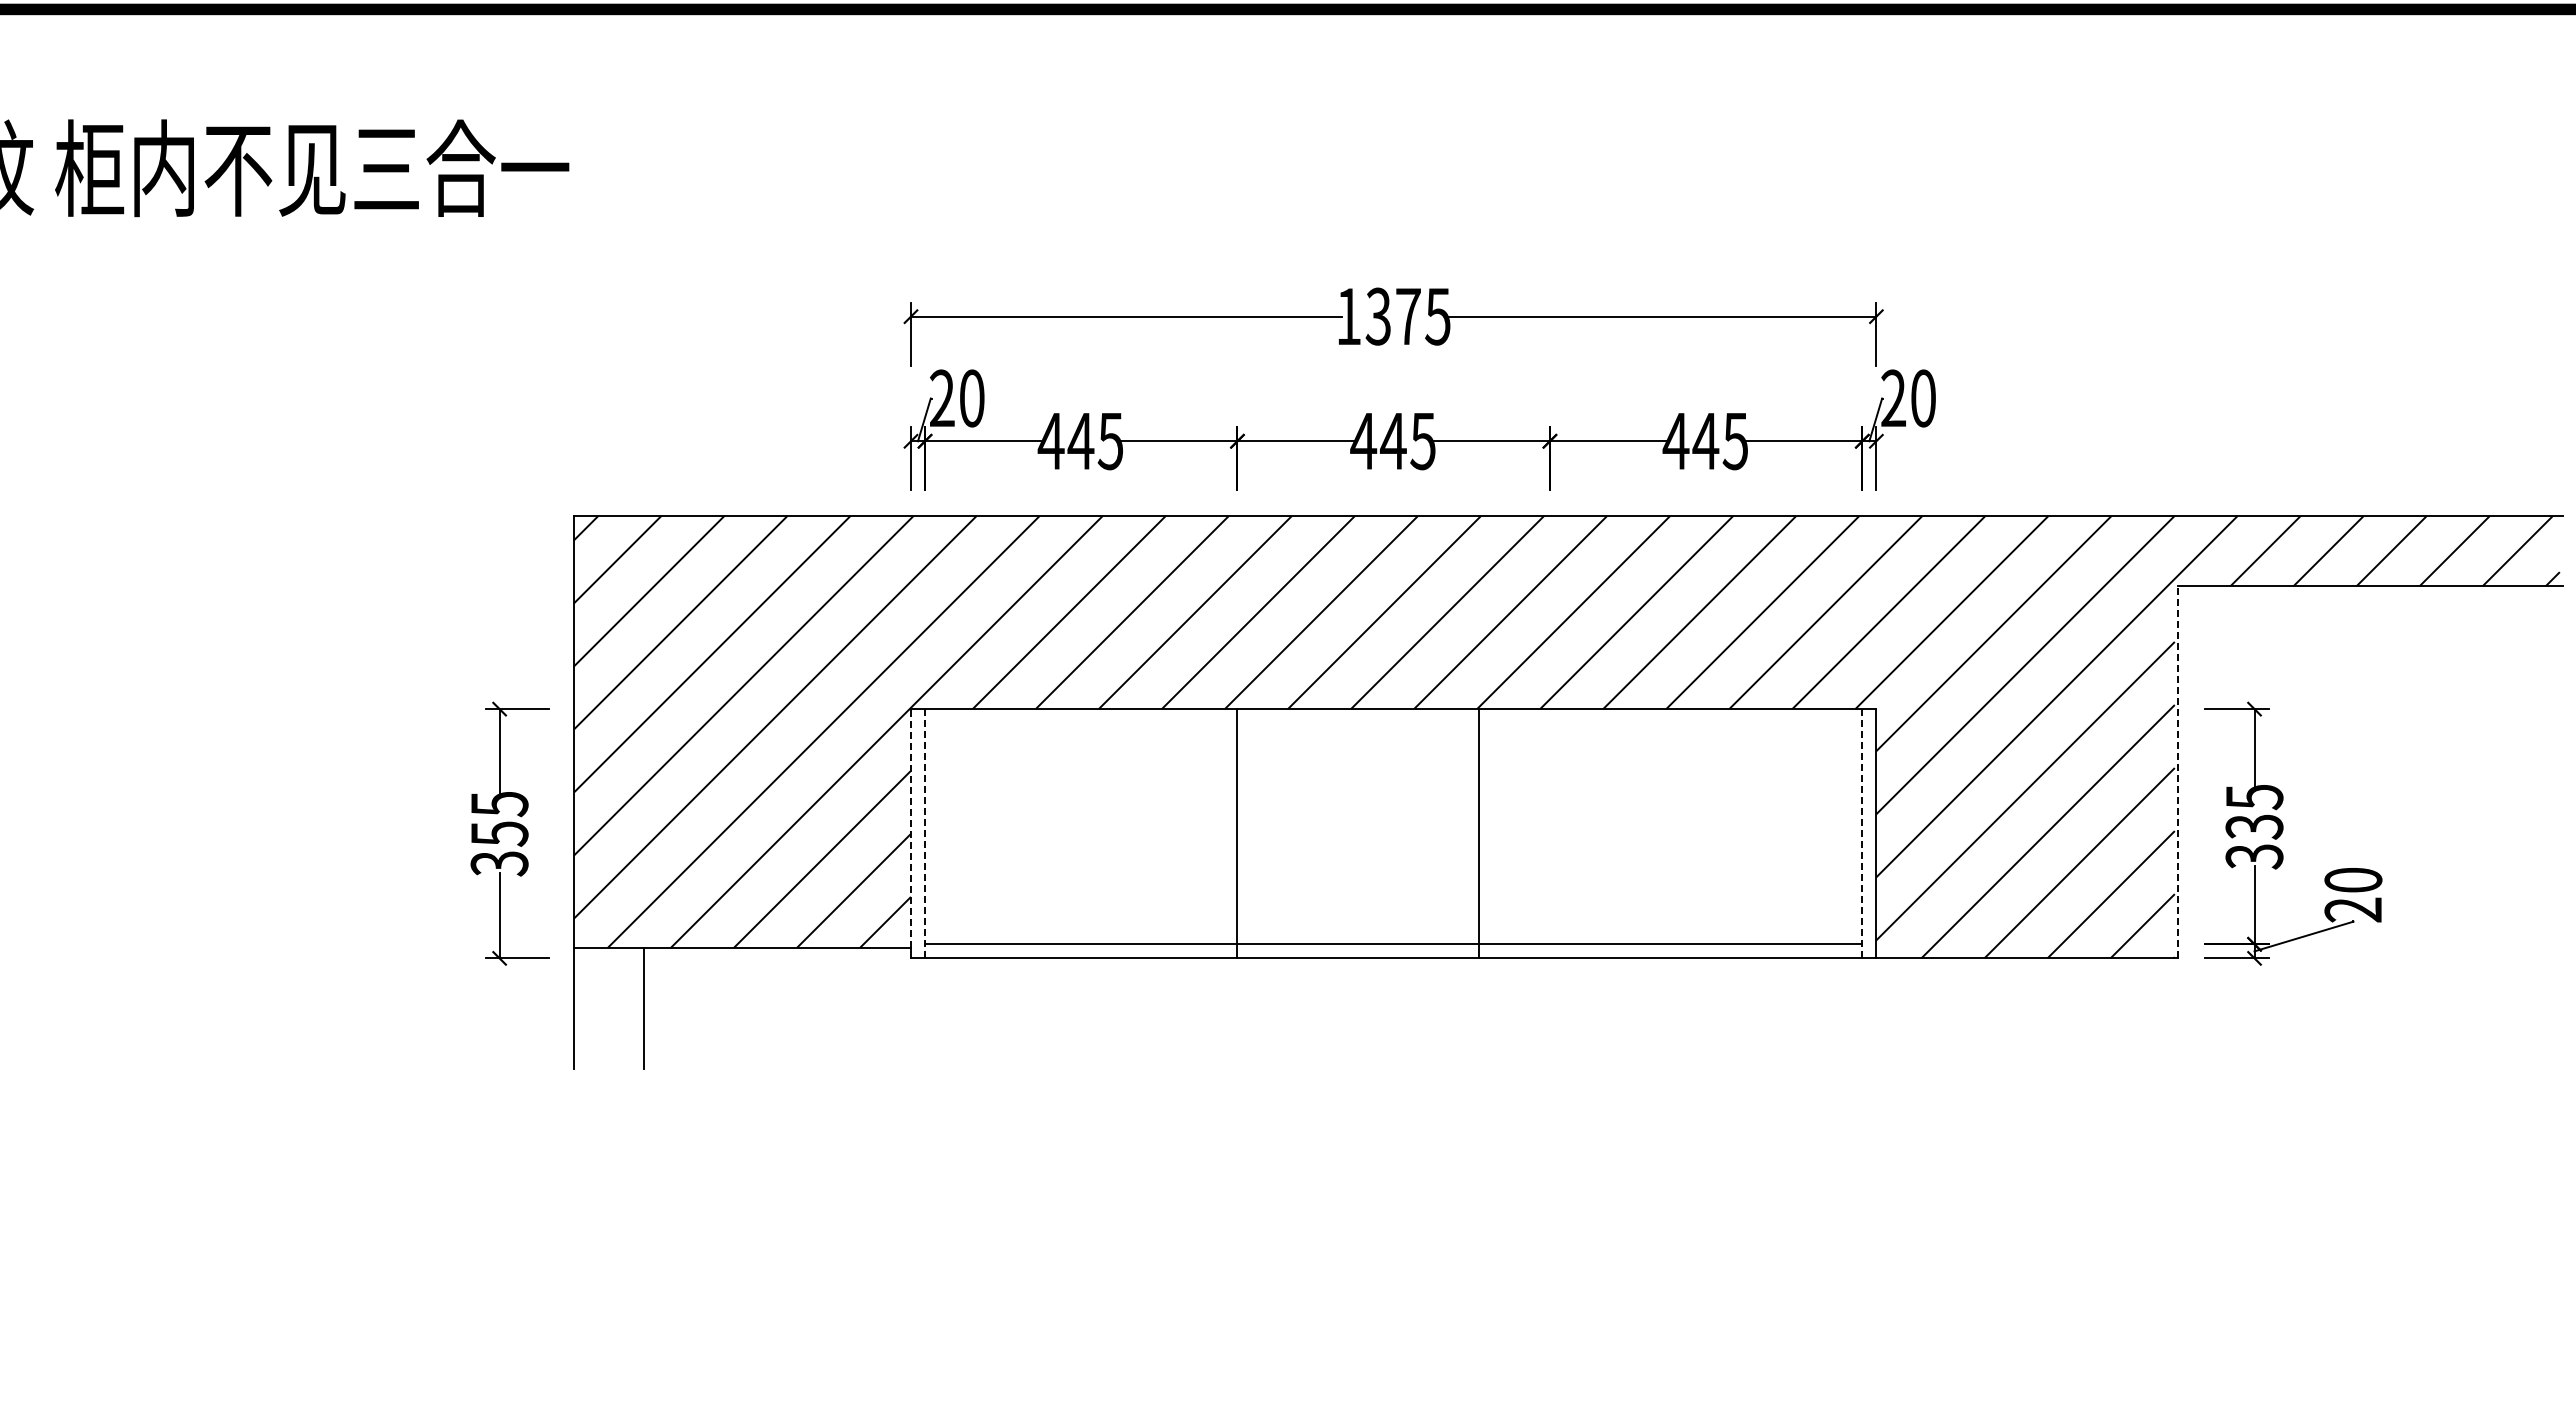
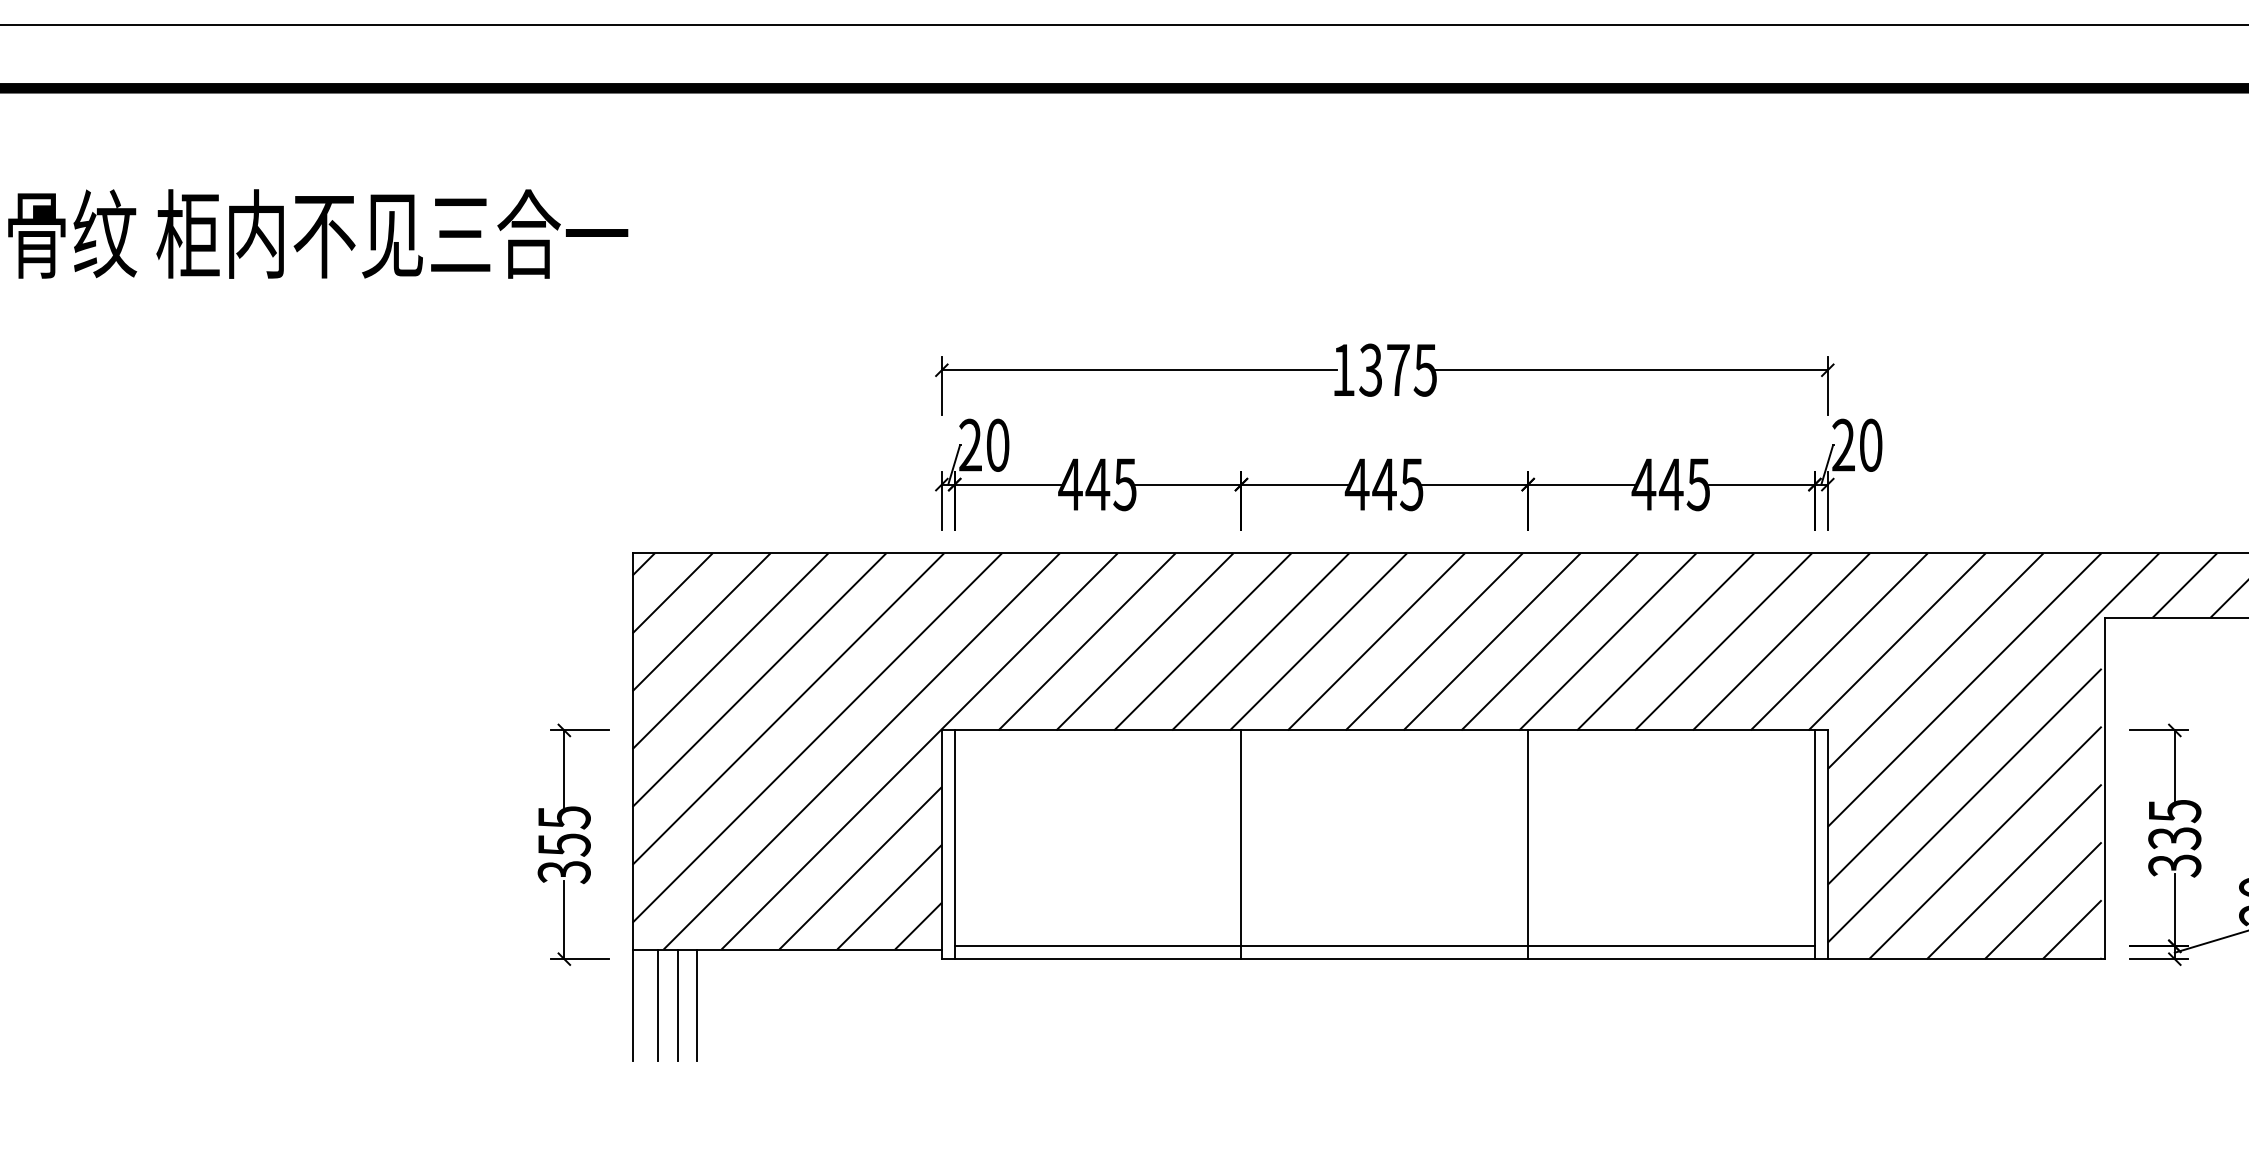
line: (2178, 771) -> (2105, 787), dashed -> solid
line: (911, 828) -> (942, 839), dashed -> solid
line: (925, 833) -> (955, 844), dashed -> solid
line: (1478, 833) -> (1527, 844), moved
line: (1862, 833) -> (1815, 844), dashed -> solid
line: (602, 1008) -> (658, 1005), added
line: (623, 1008) -> (678, 1005), added

